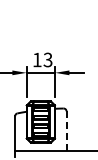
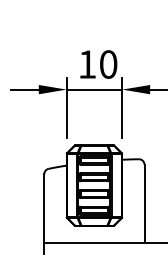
text: (47, 59) -> (107, 63), 13 -> 10
line: (66, 131) -> (144, 204), dashed -> solid

